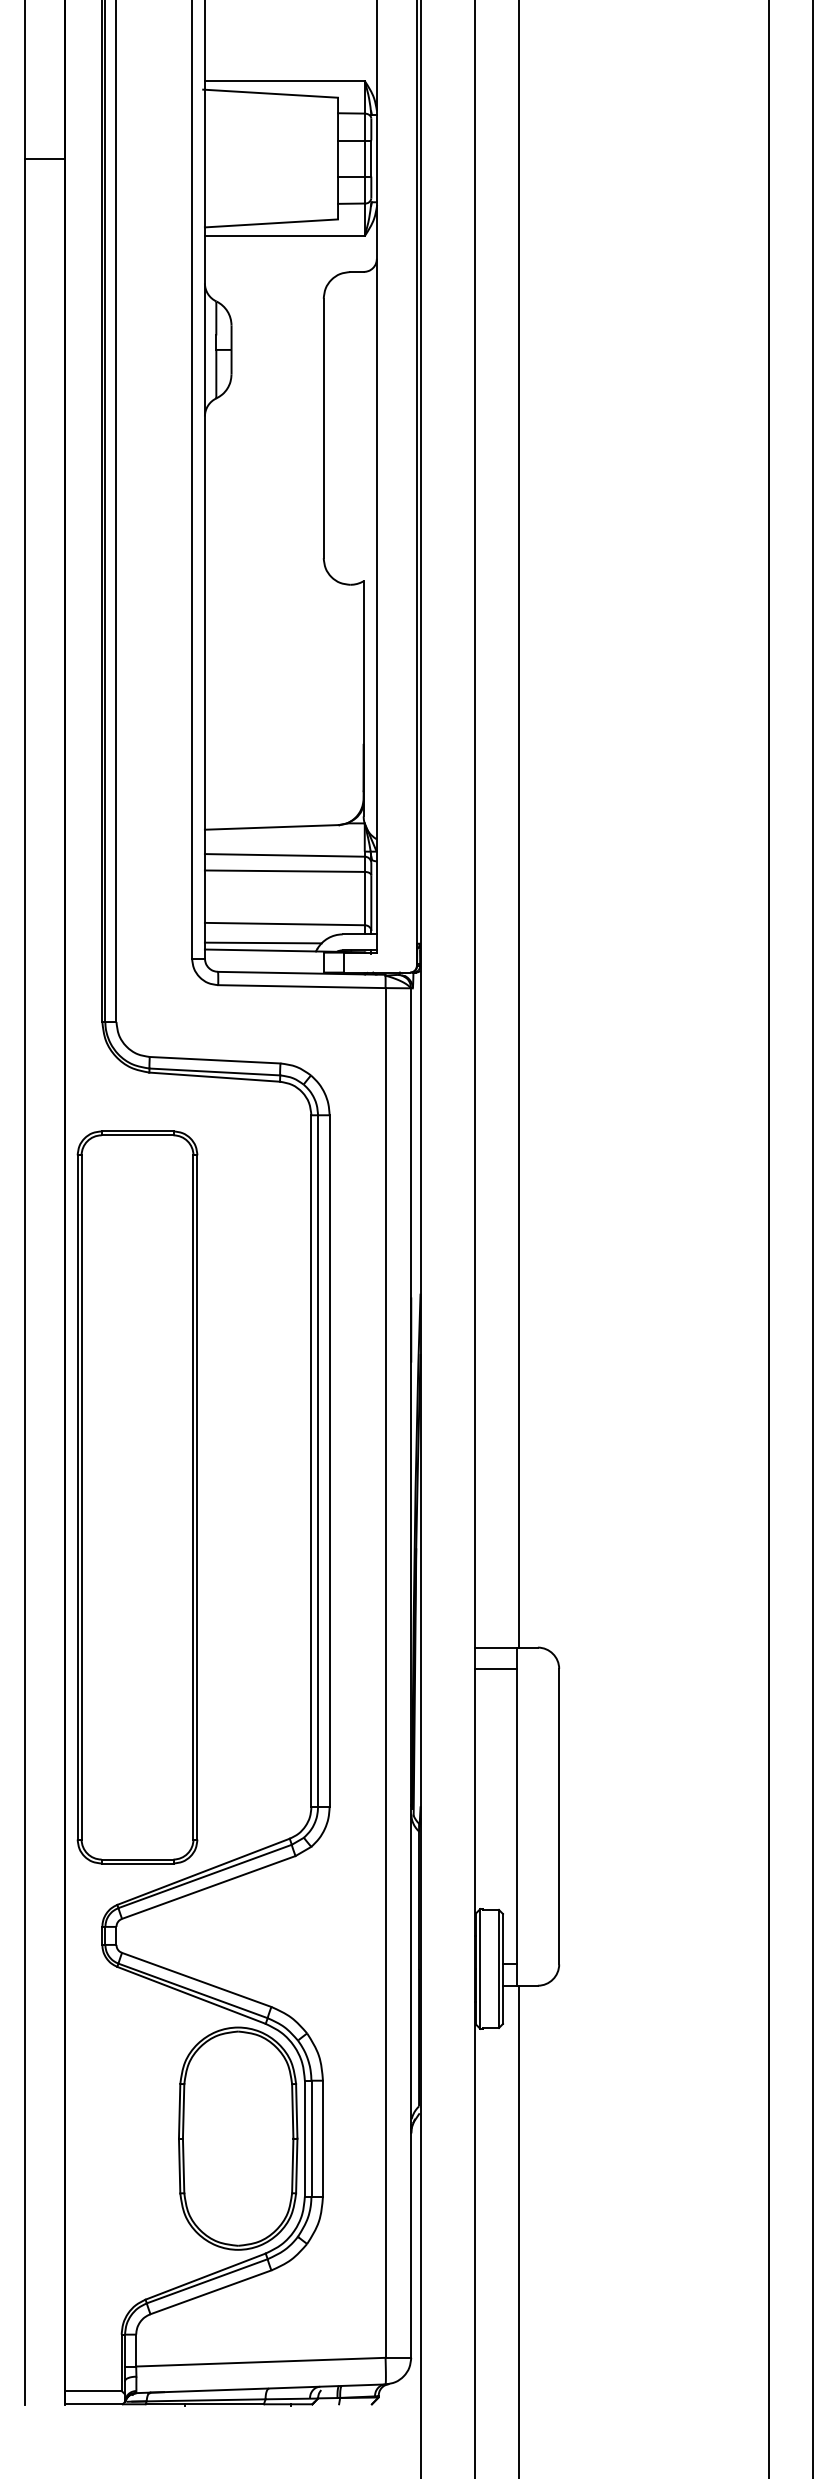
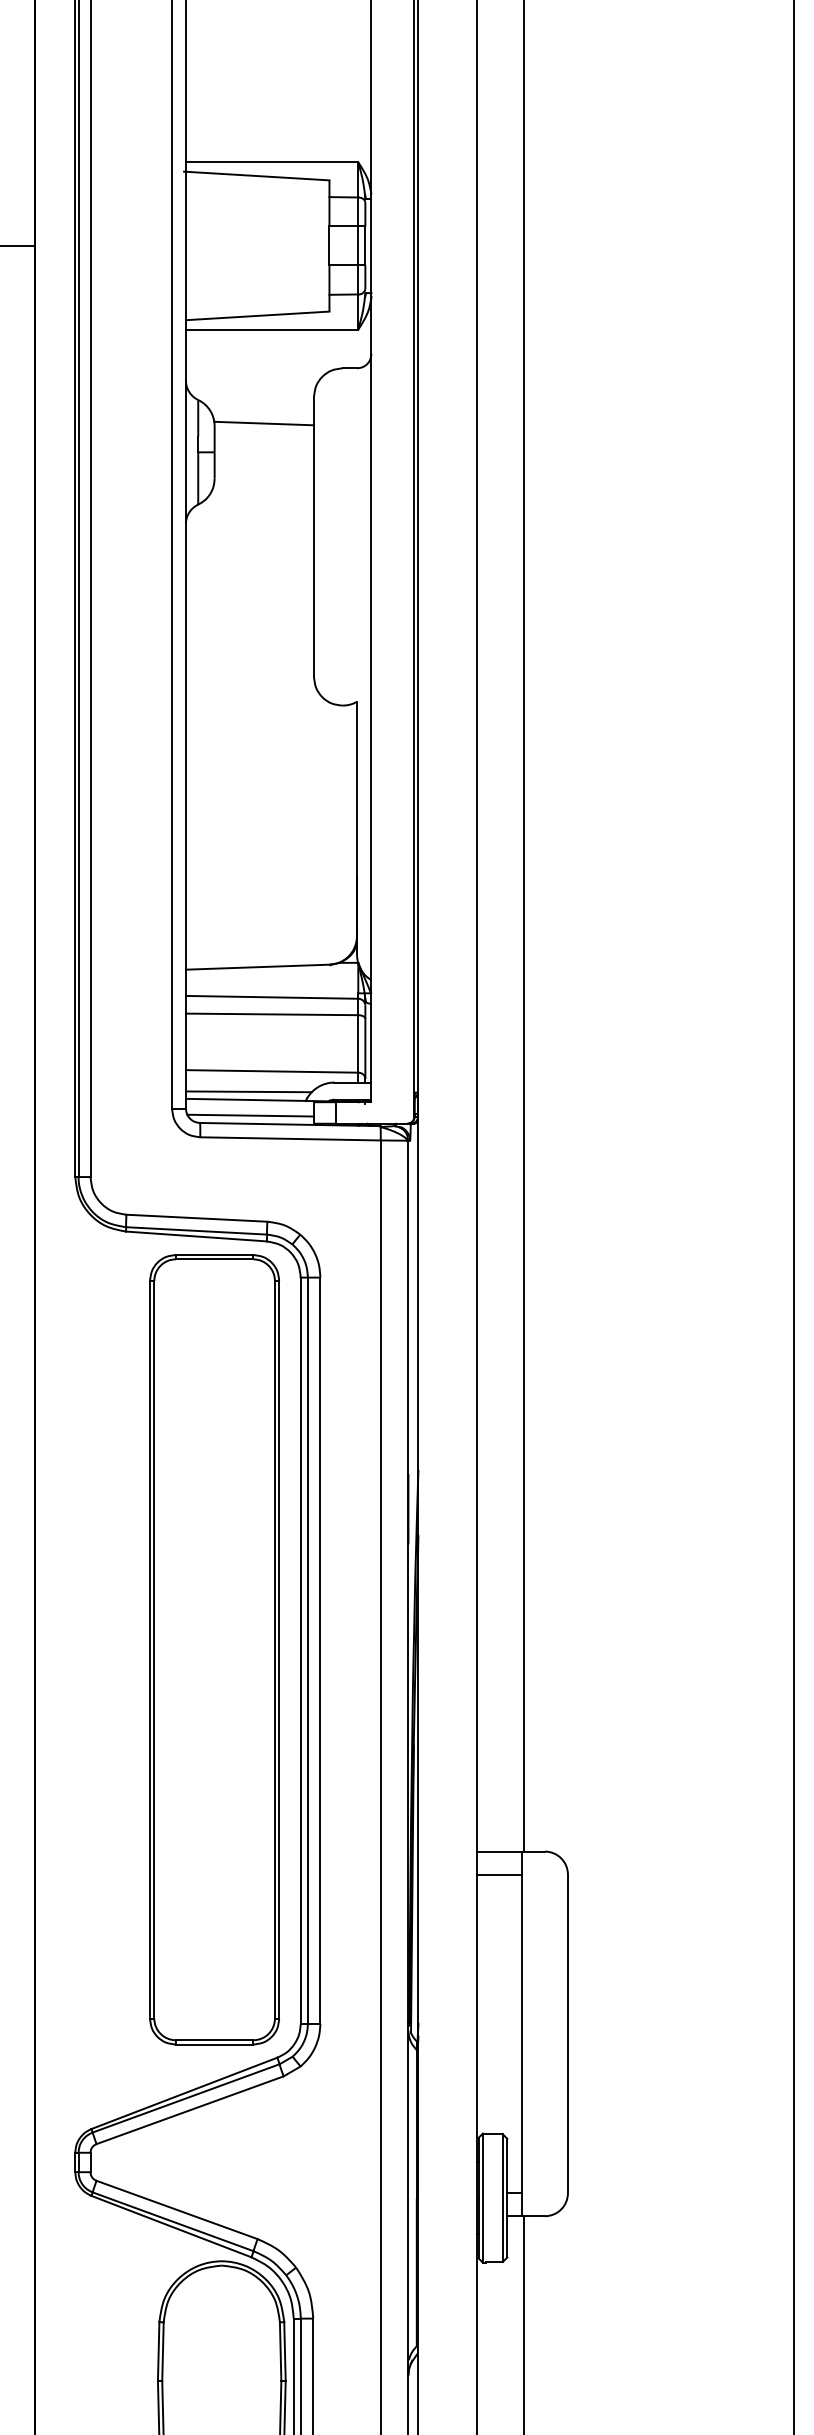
line: (277, 322) -> (264, 422), added
line: (264, 964) -> (250, 1115), added
part: (137, 1497) -> (214, 1649), moved

